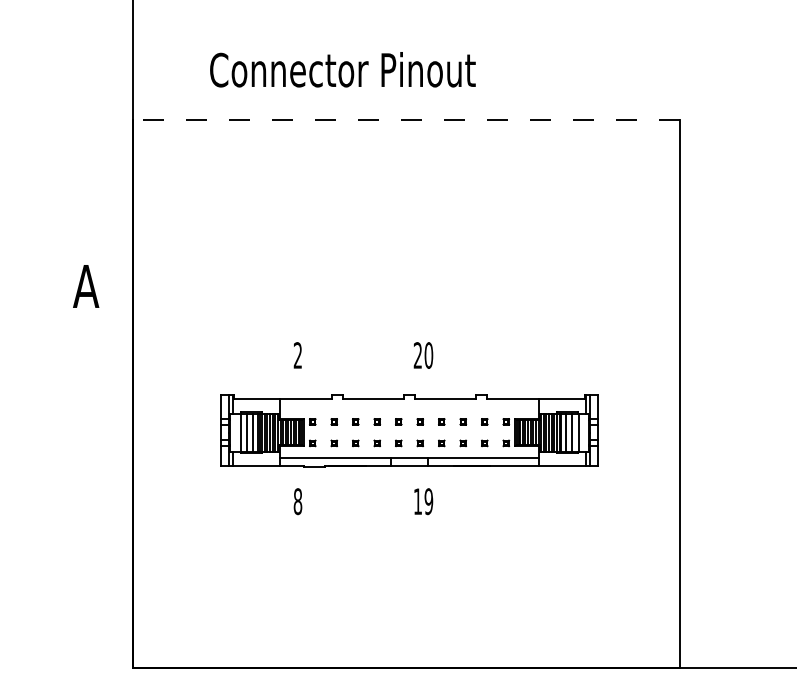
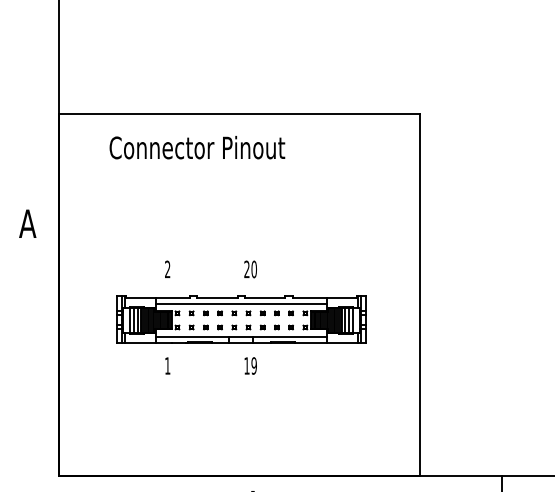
text: (343, 69) -> (197, 147), moved
line: (406, 120) -> (239, 114), dashed -> solid
line: (408, 407) -> (240, 303), added
text: (297, 500) -> (167, 365), 8 -> 1

